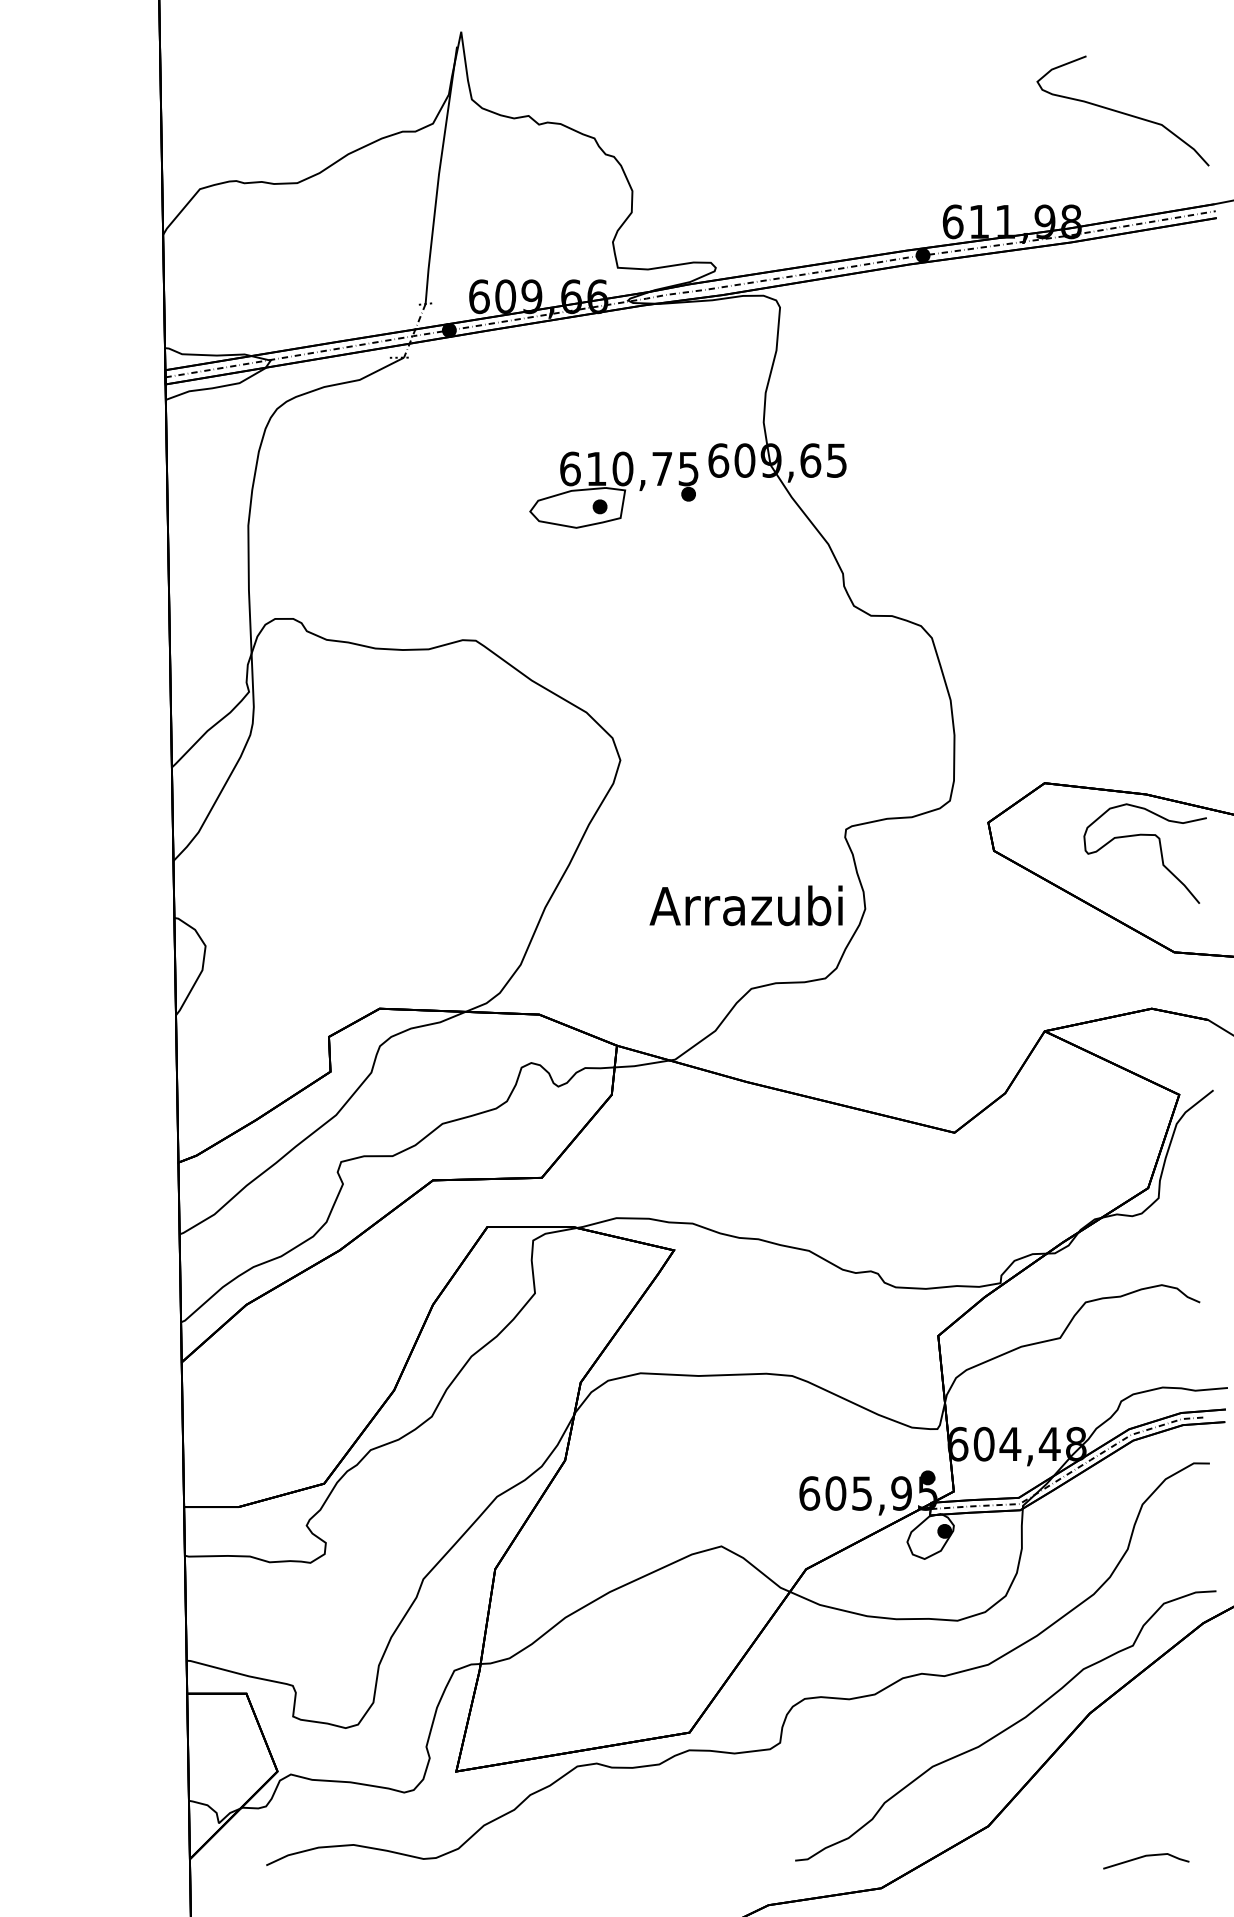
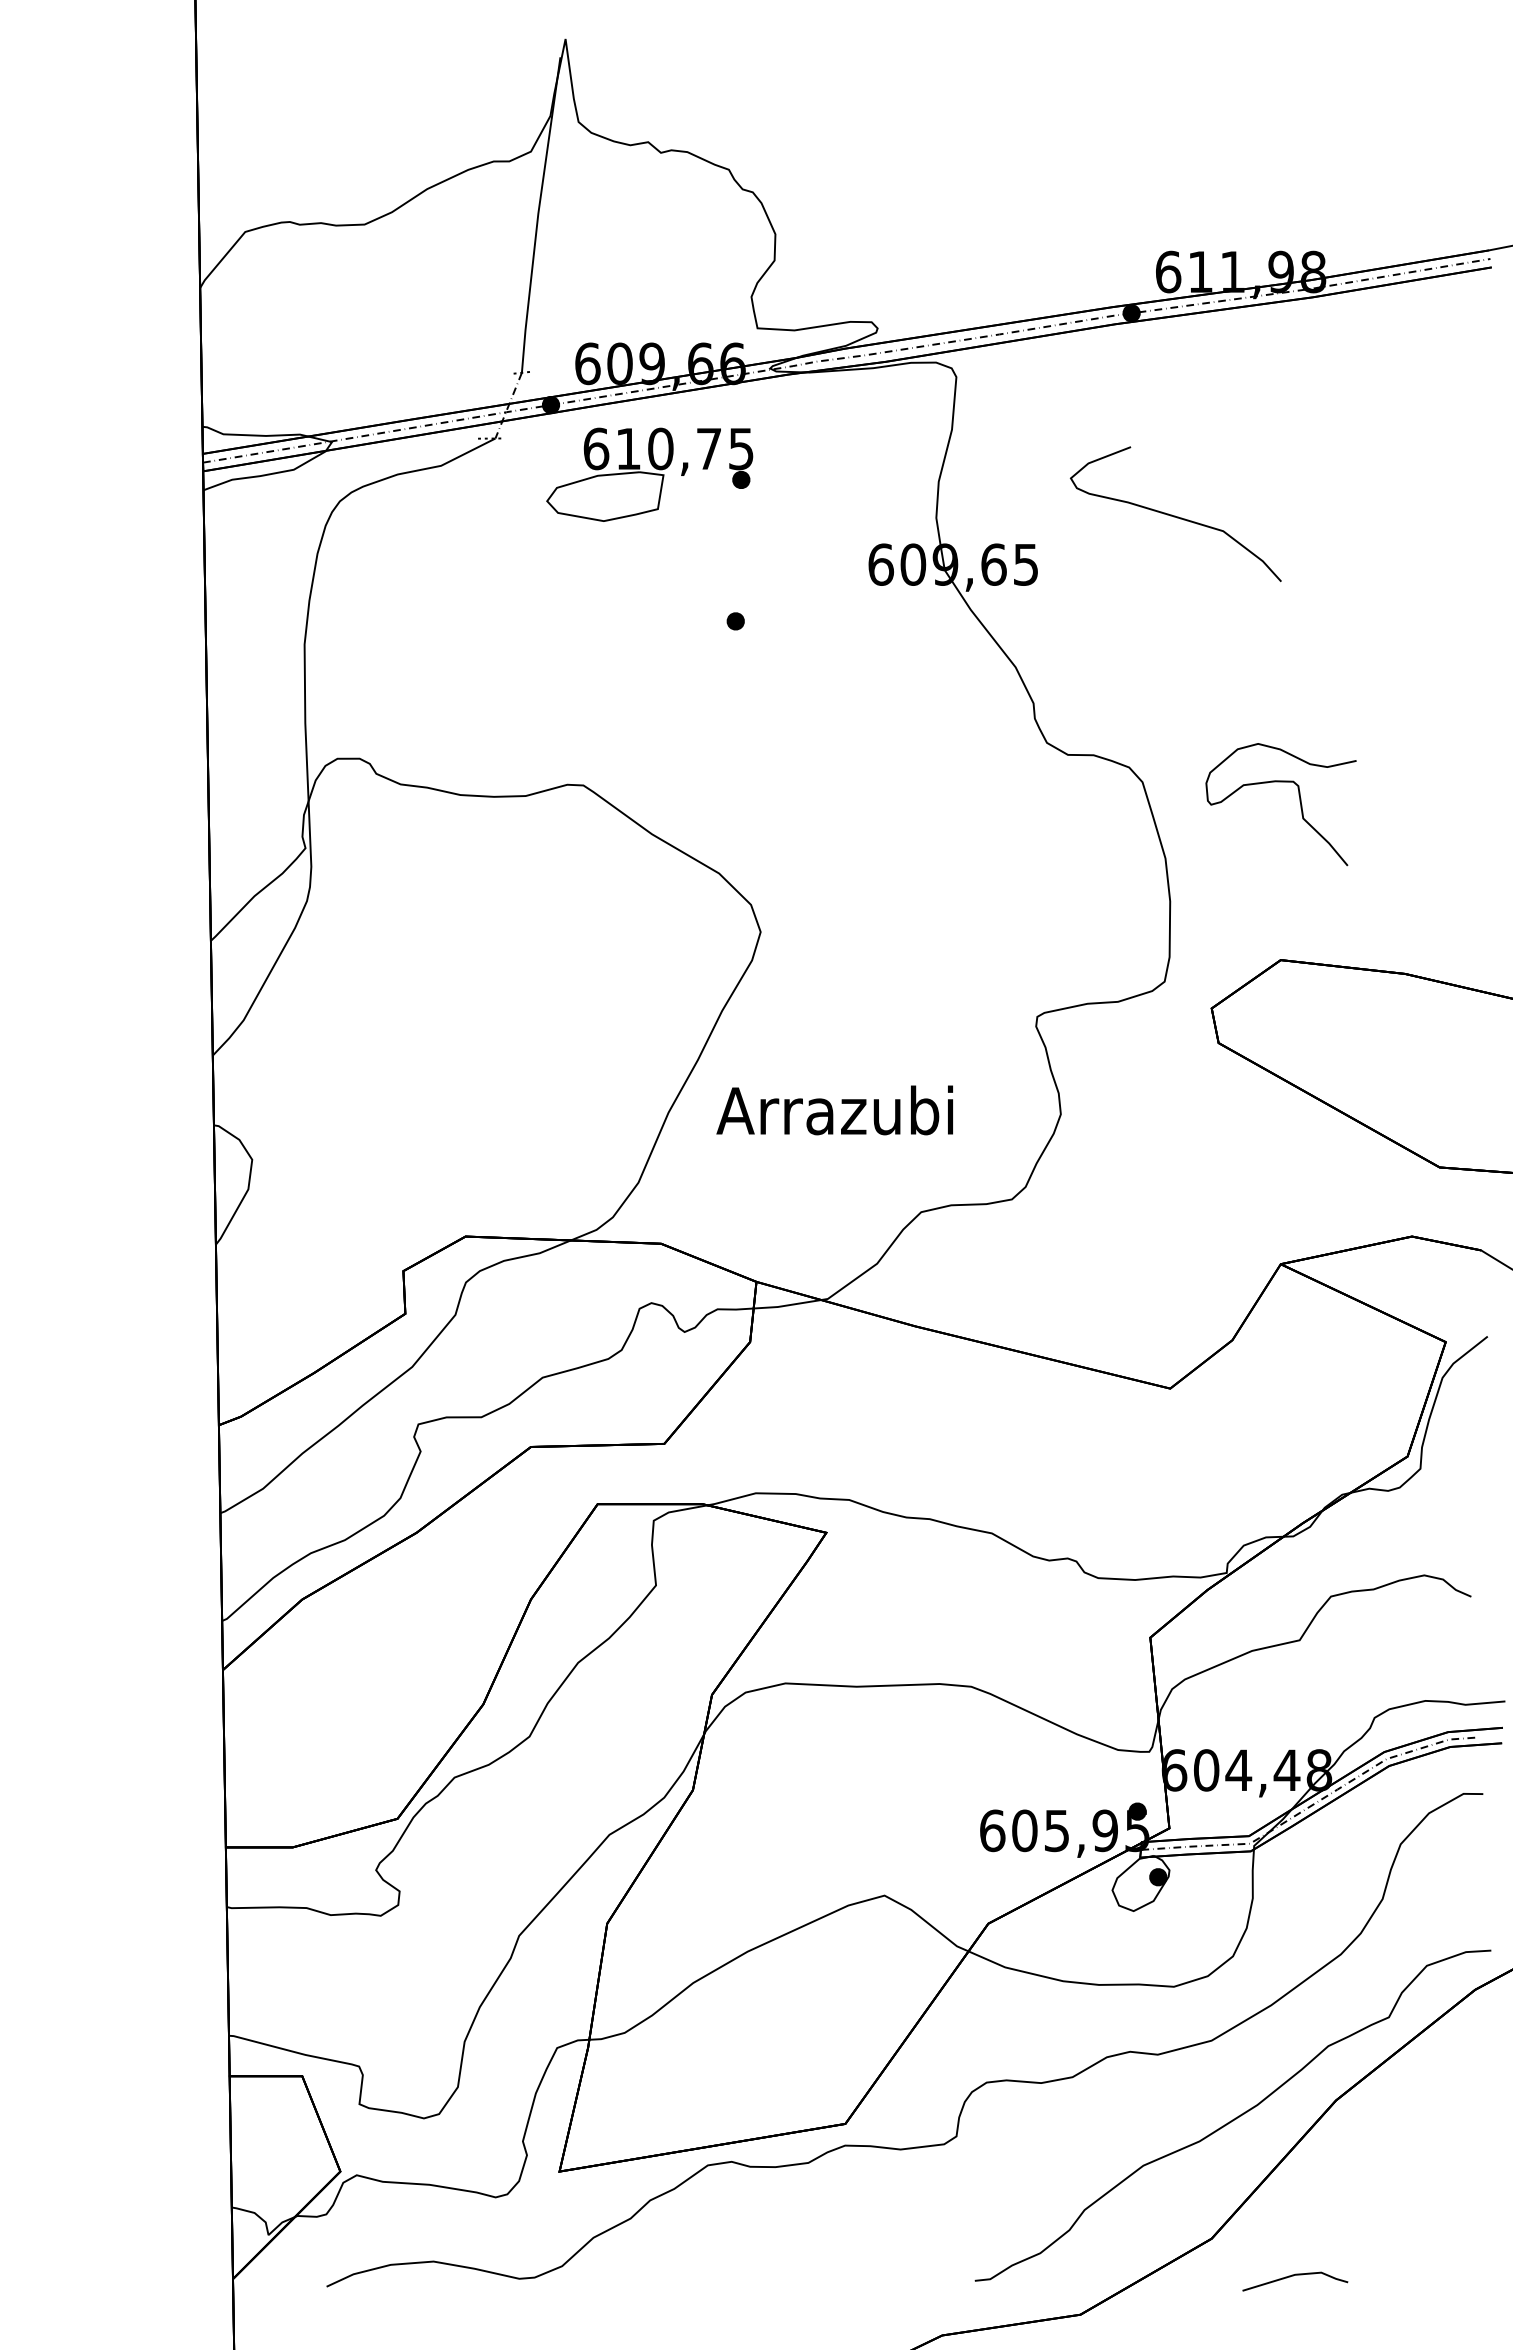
curve: (1122, 112) -> (1175, 515), moved
part: (613, 489) -> (649, 474), moved
curve: (1160, 851) -> (1299, 801), moved
text: (745, 905) -> (834, 1110), moved
line: (1144, 1857) -> (1293, 2276), moved

